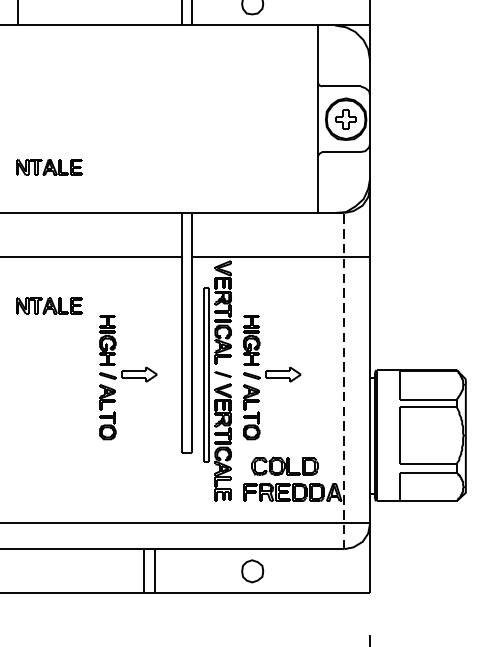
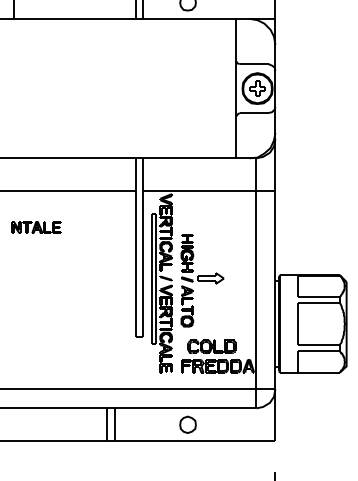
part: (48, 167) -> (36, 124), removed
part: (128, 377) -> (95, 280), removed
line: (344, 379) -> (256, 282), dashed -> solid

